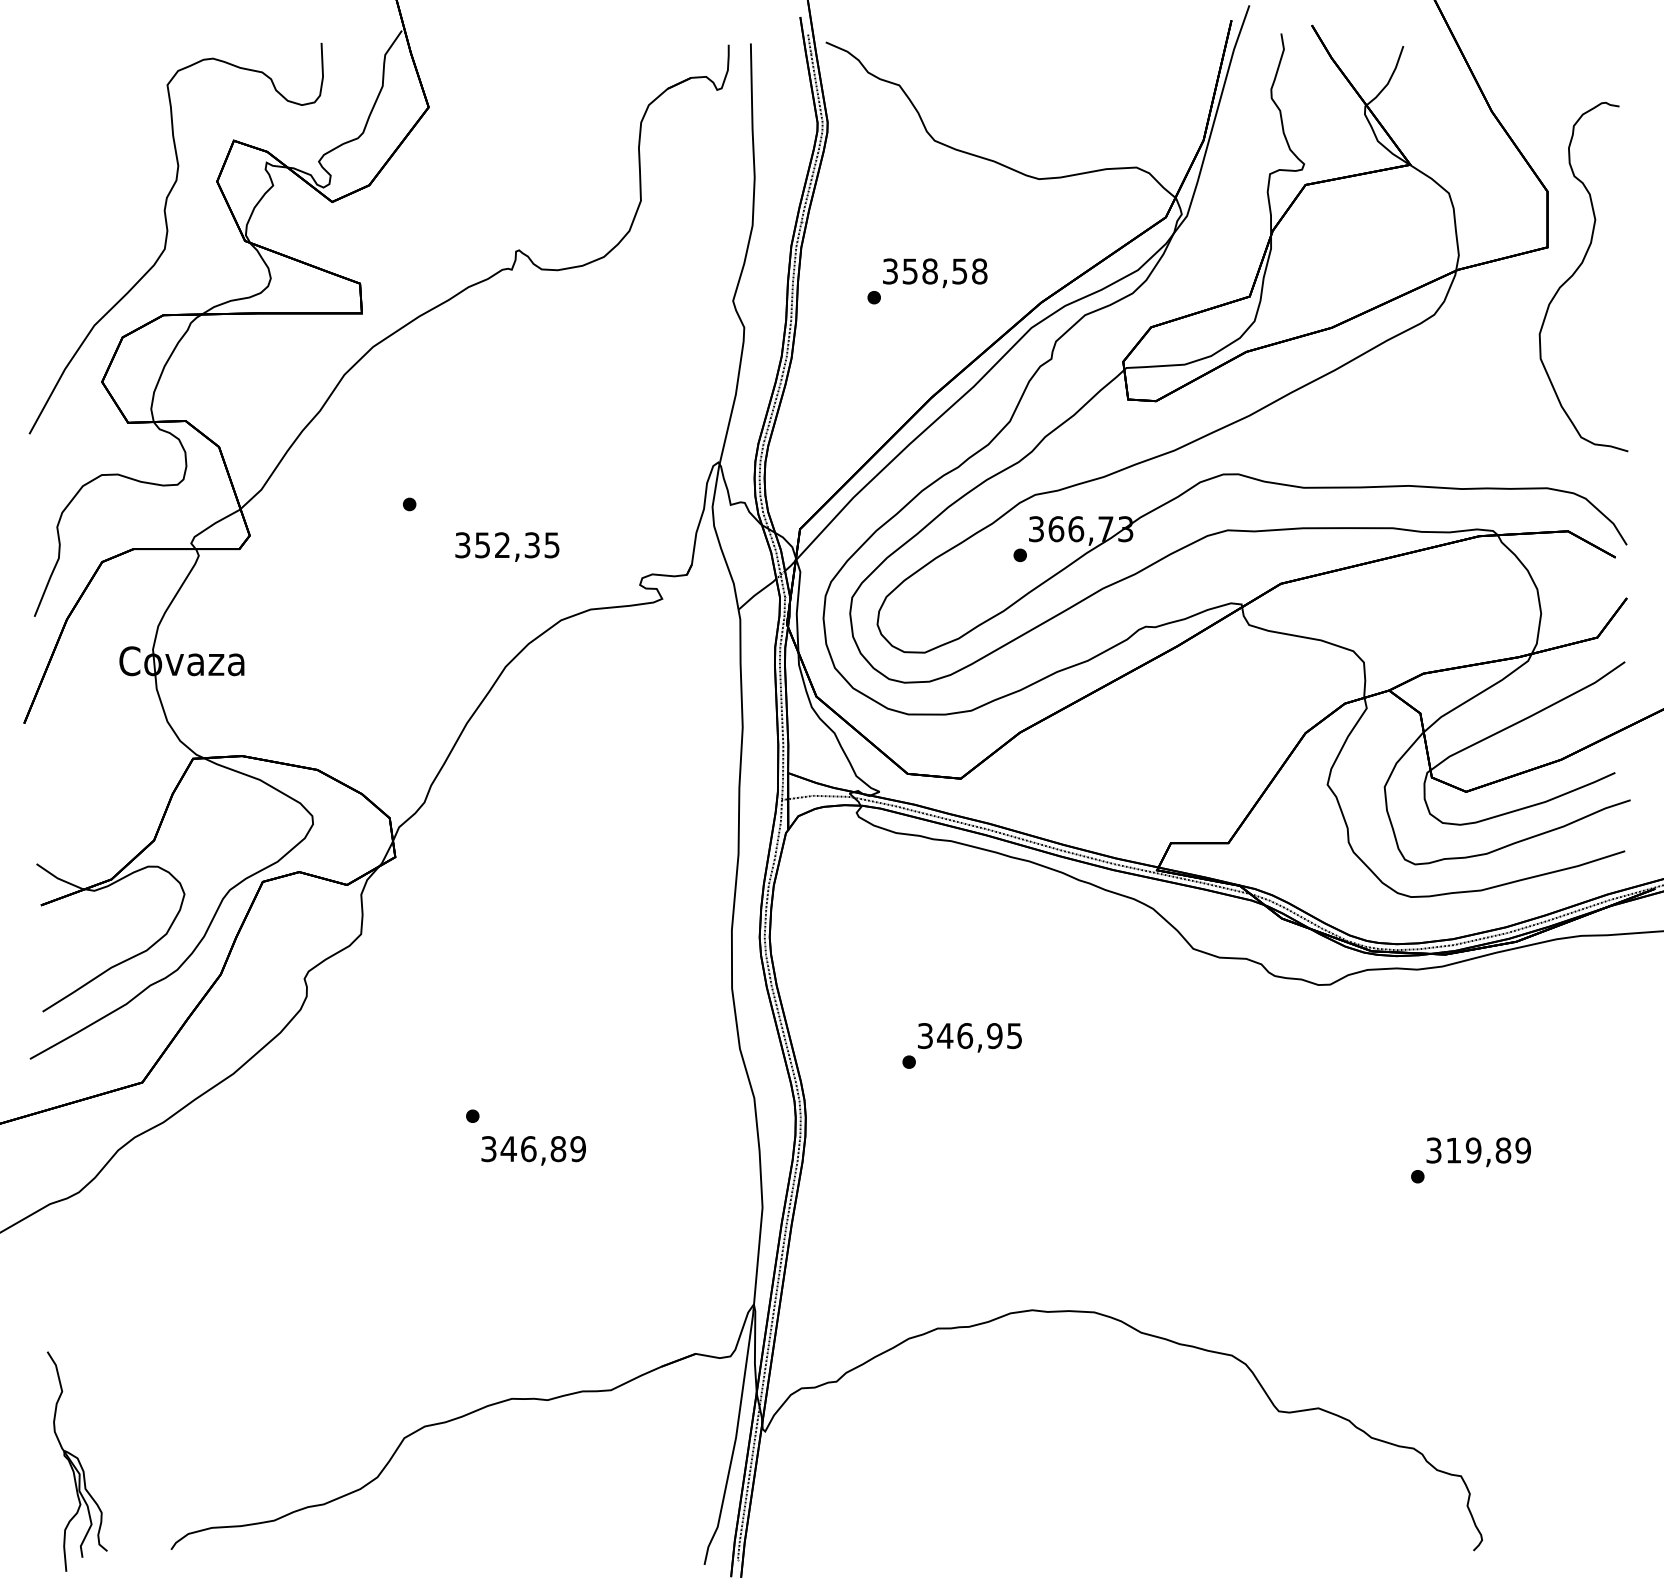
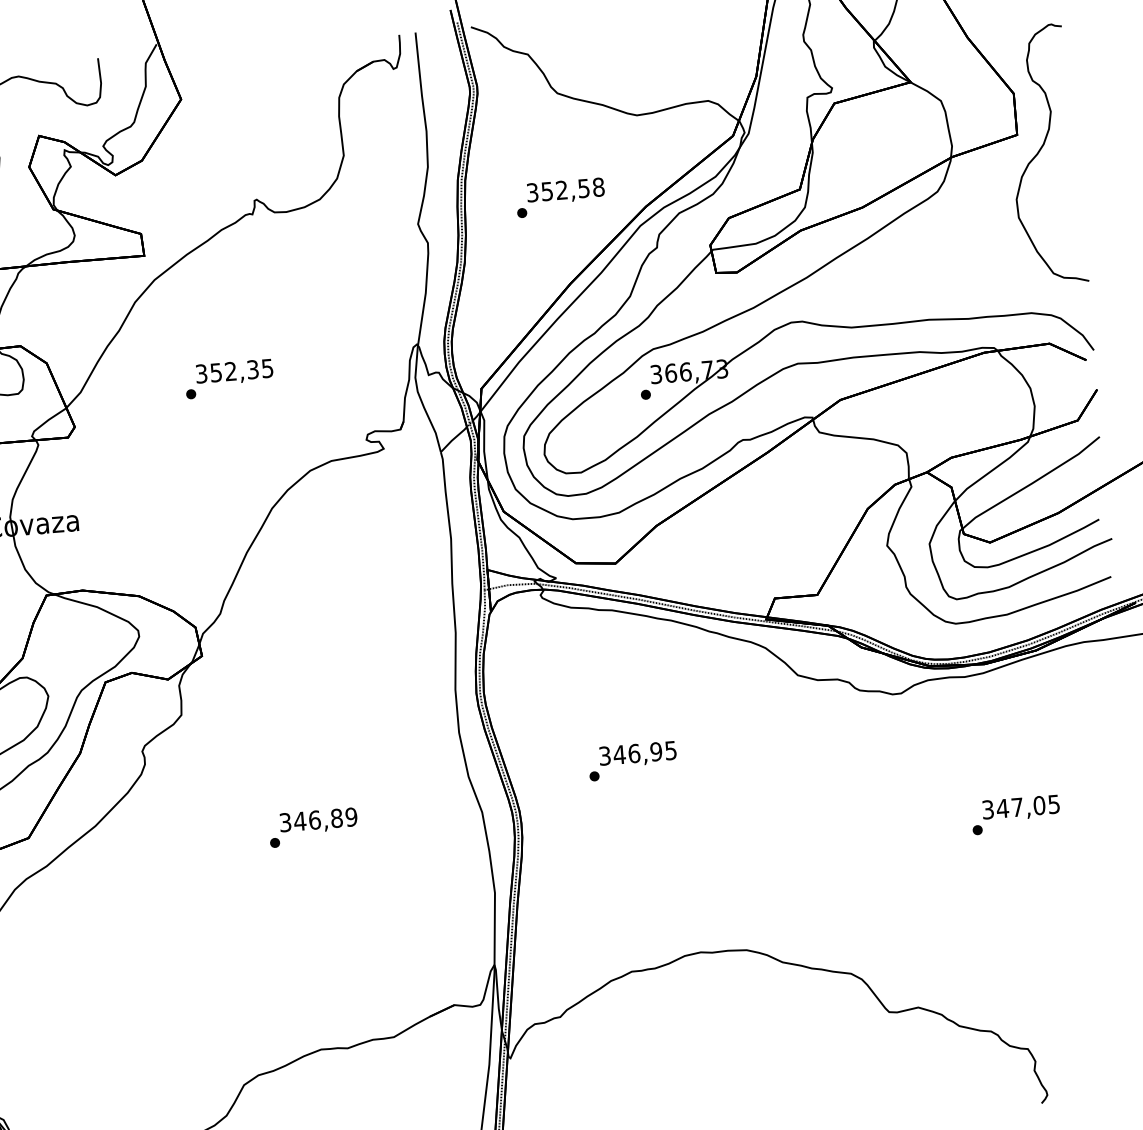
text: (929, 271) -> (561, 190), 358,58 -> 352,58
text: (507, 546) -> (234, 372), moved
text: (533, 1150) -> (318, 820), moved
text: (1488, 1150) -> (1028, 806), 319,89 -> 347,05

